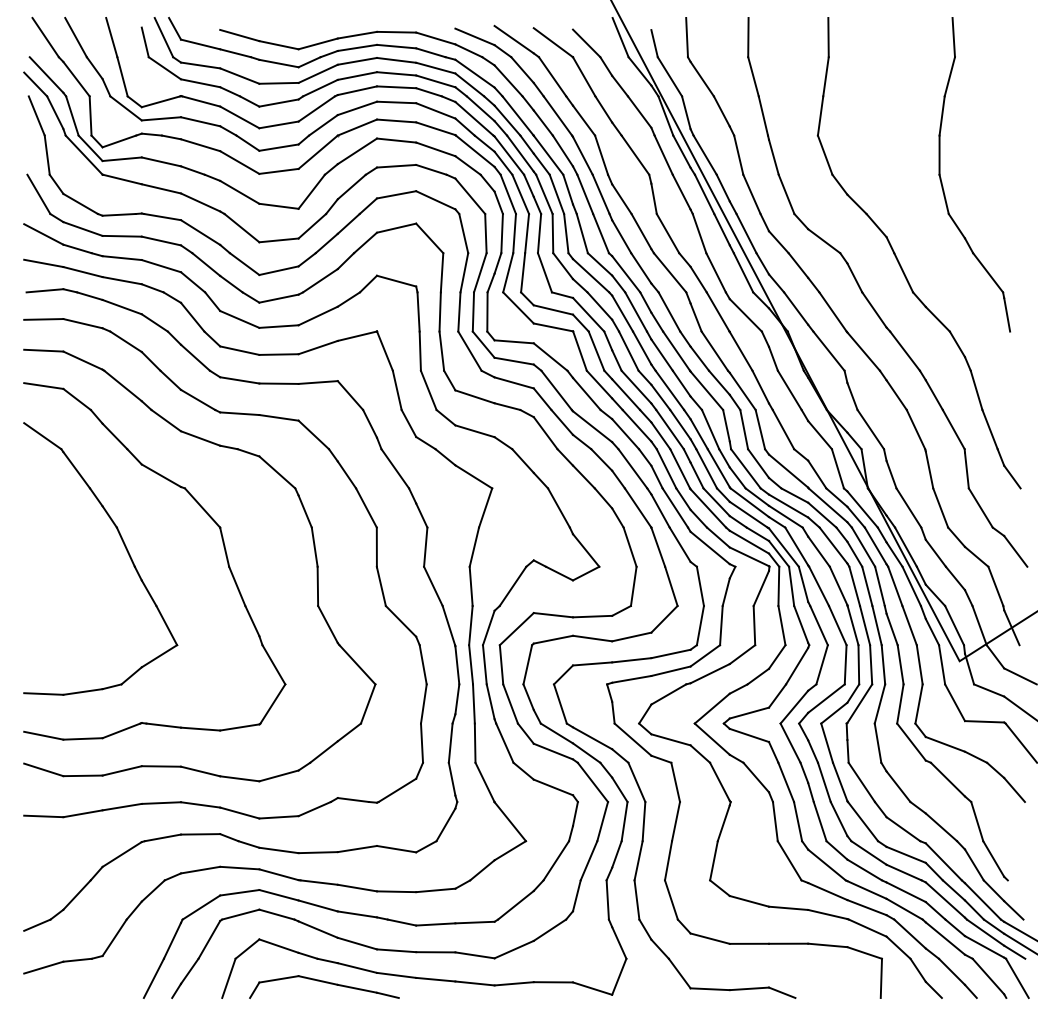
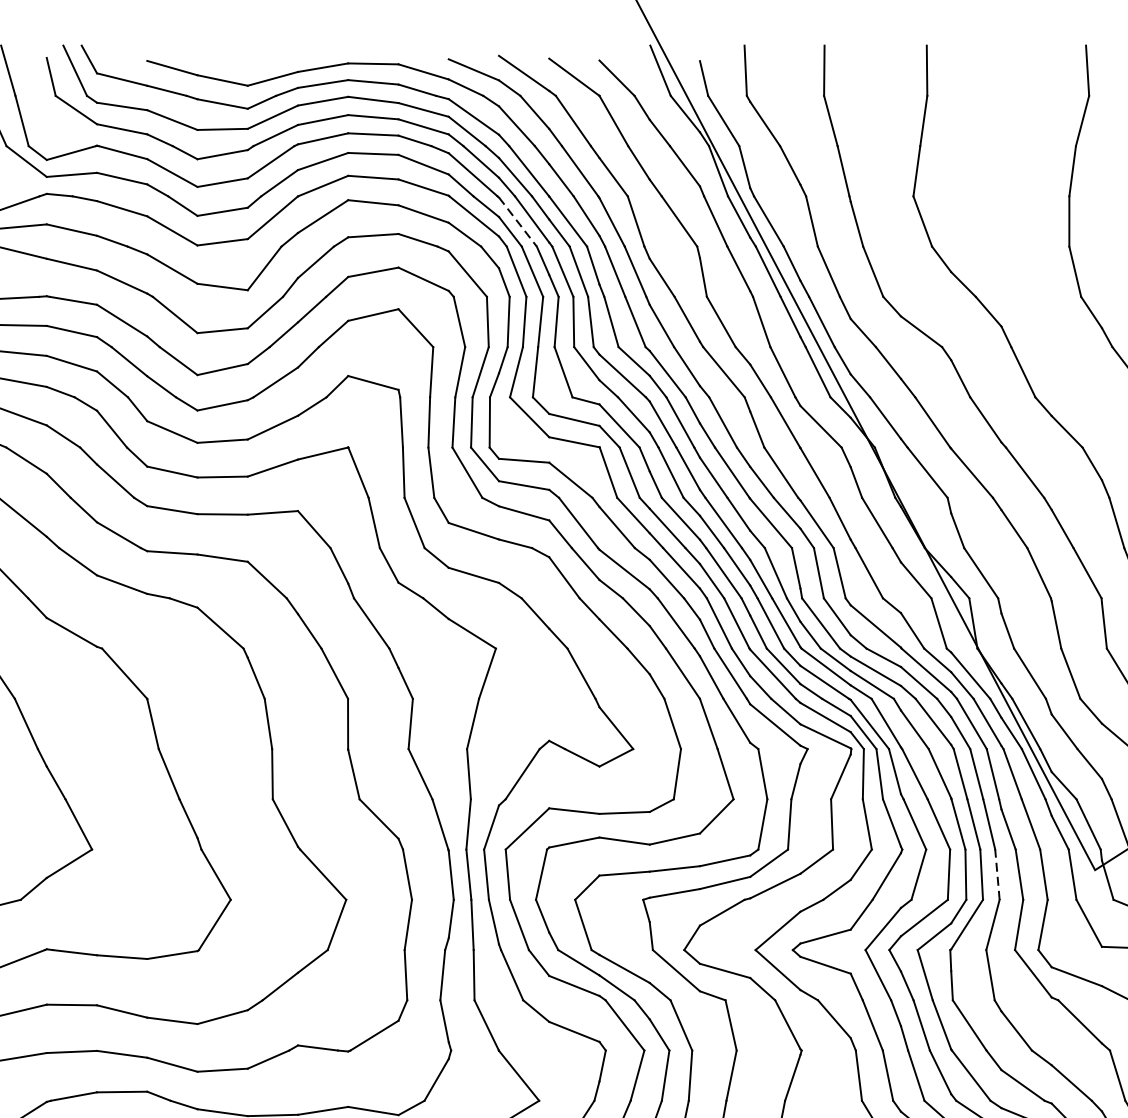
line: (509, 156) -> (518, 223), solid -> dashed
line: (883, 664) -> (997, 874), solid -> dashed

